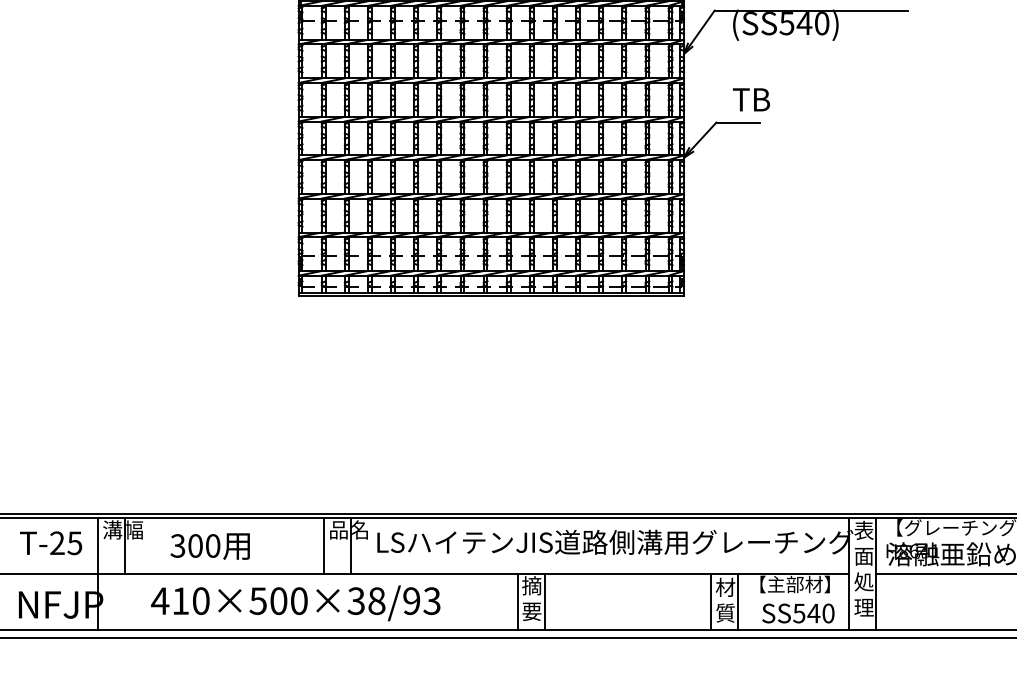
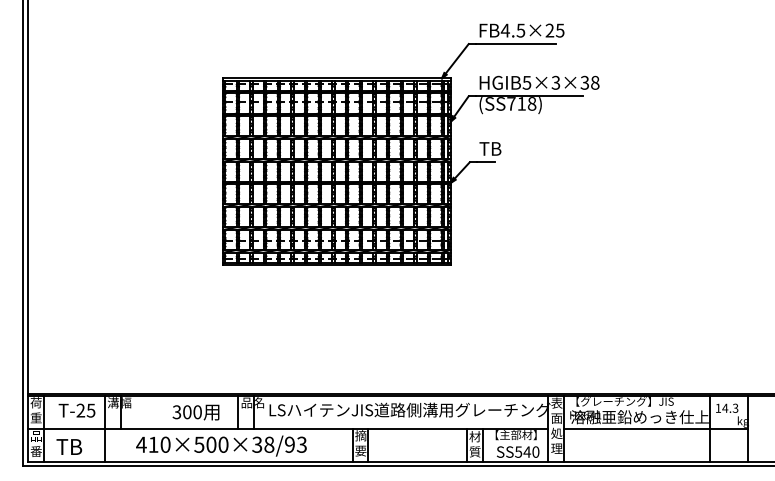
text: (804, 22) -> (521, 103), (SS540) -> (SS718)
text: (209, 546) -> (195, 412), moved
text: (58, 605) -> (81, 447), NFJP -> TB

